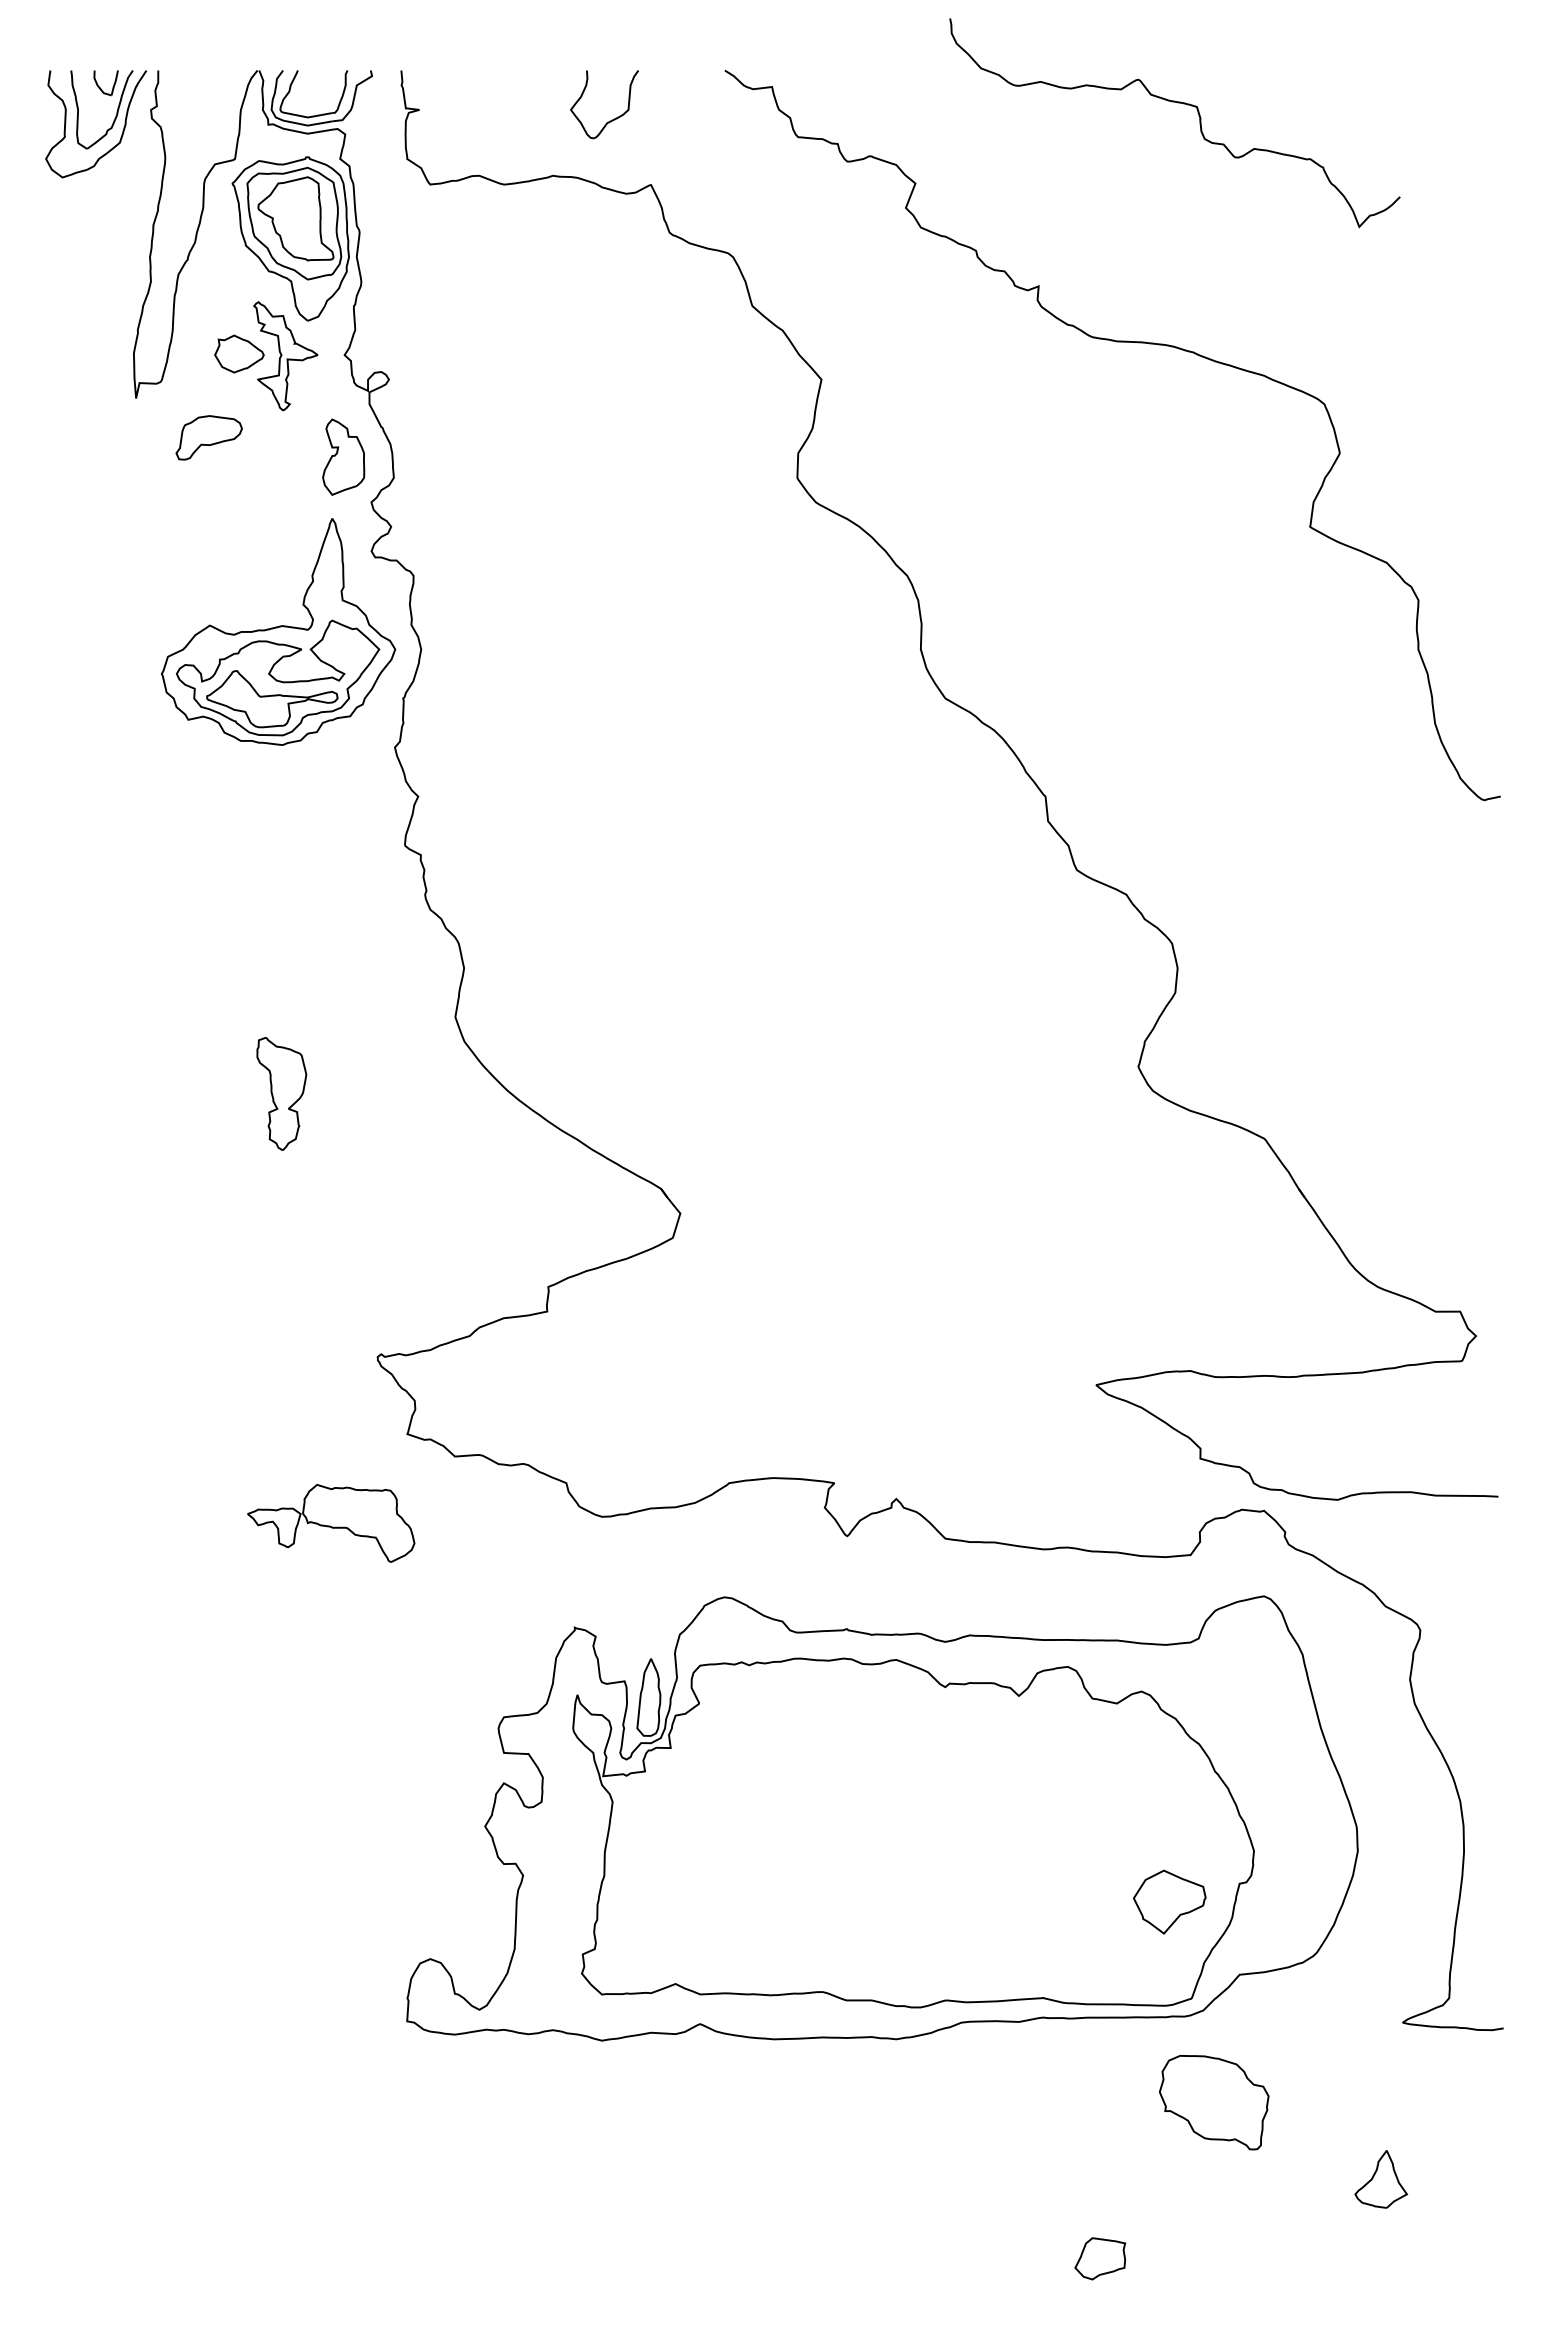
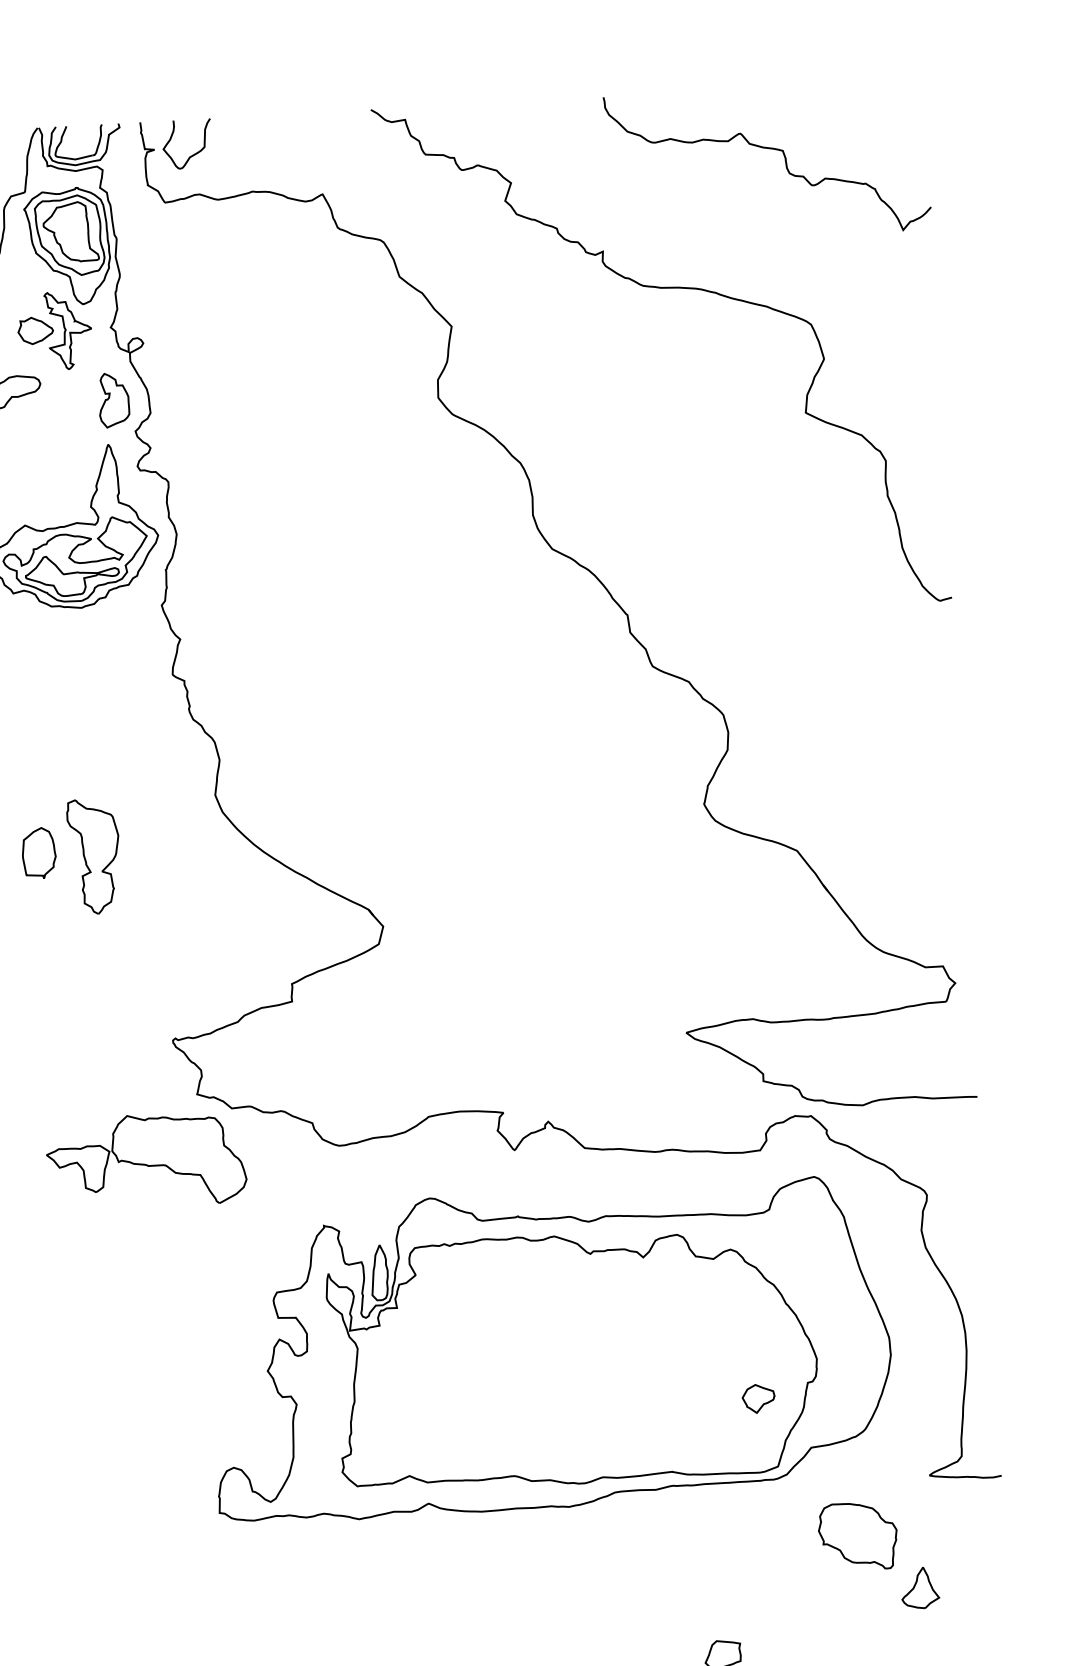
curve: (1177, 103) -> (768, 149), moved
part: (612, 119) -> (193, 154), moved
part: (204, 1084) -> (39, 852), added
part: (281, 1093) -> (94, 856), size x1.43
part: (330, 1523) -> (145, 1161), size x1.67
part: (1169, 1902) -> (758, 1398), size x0.62
part: (1214, 2102) -> (858, 1536), moved

